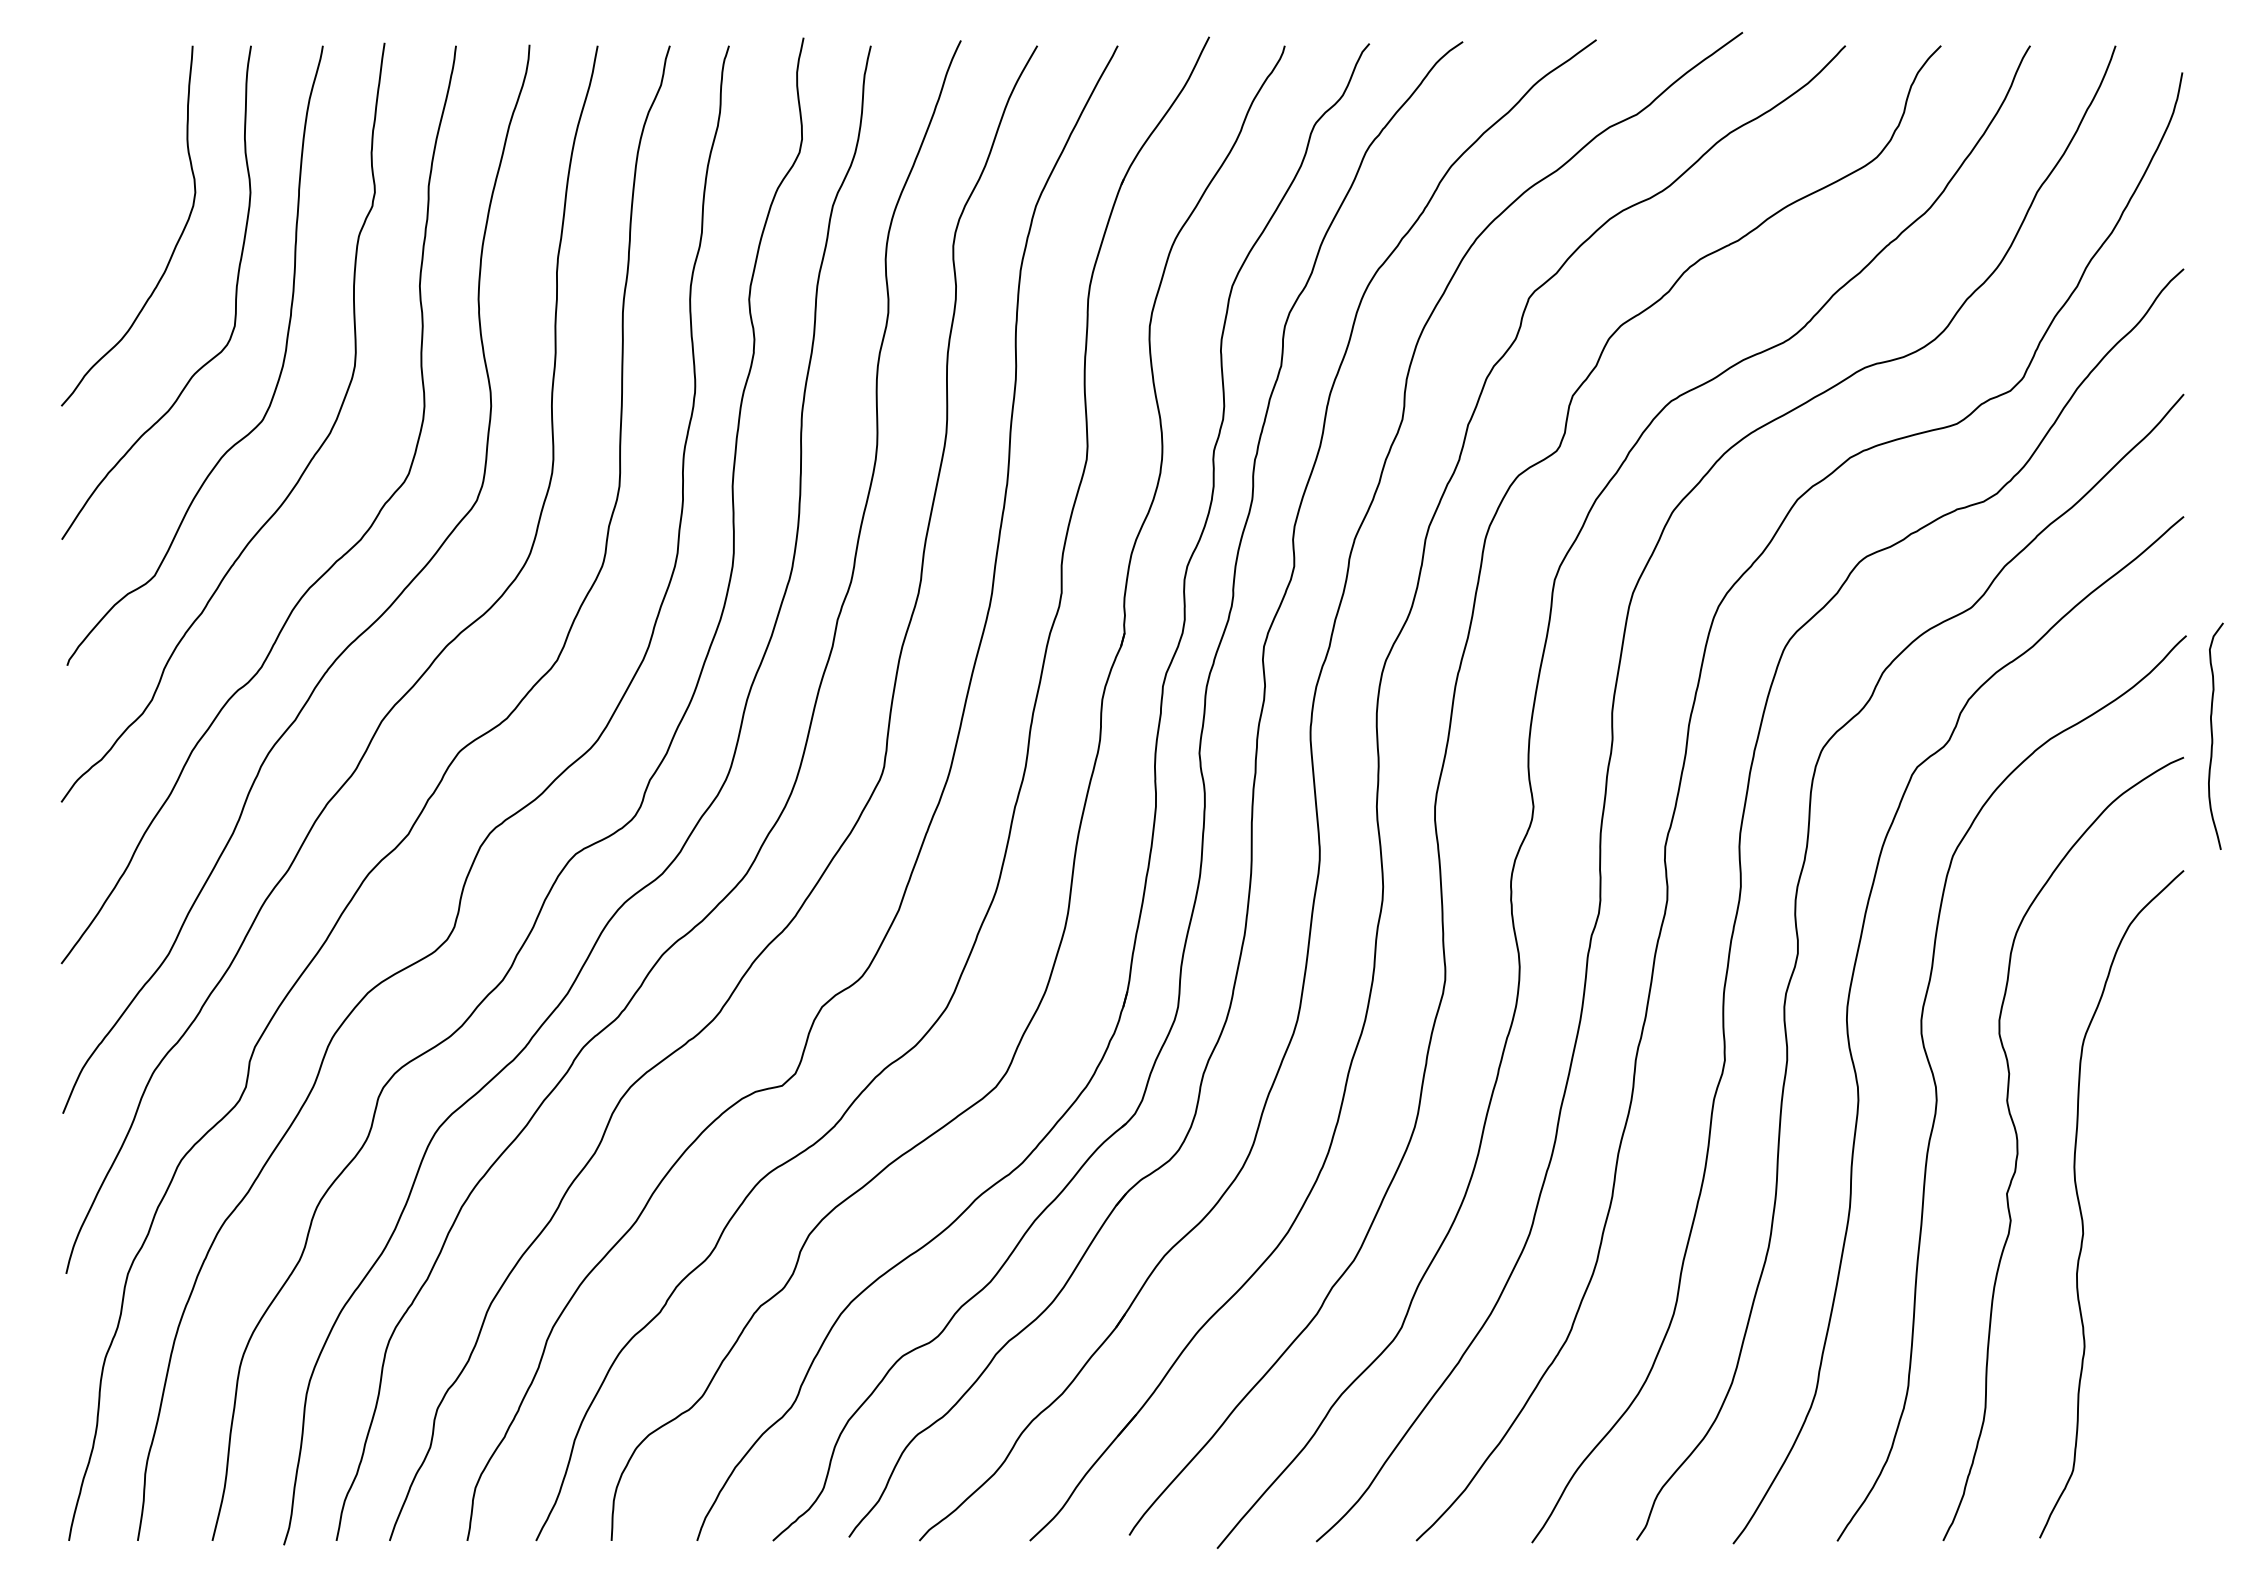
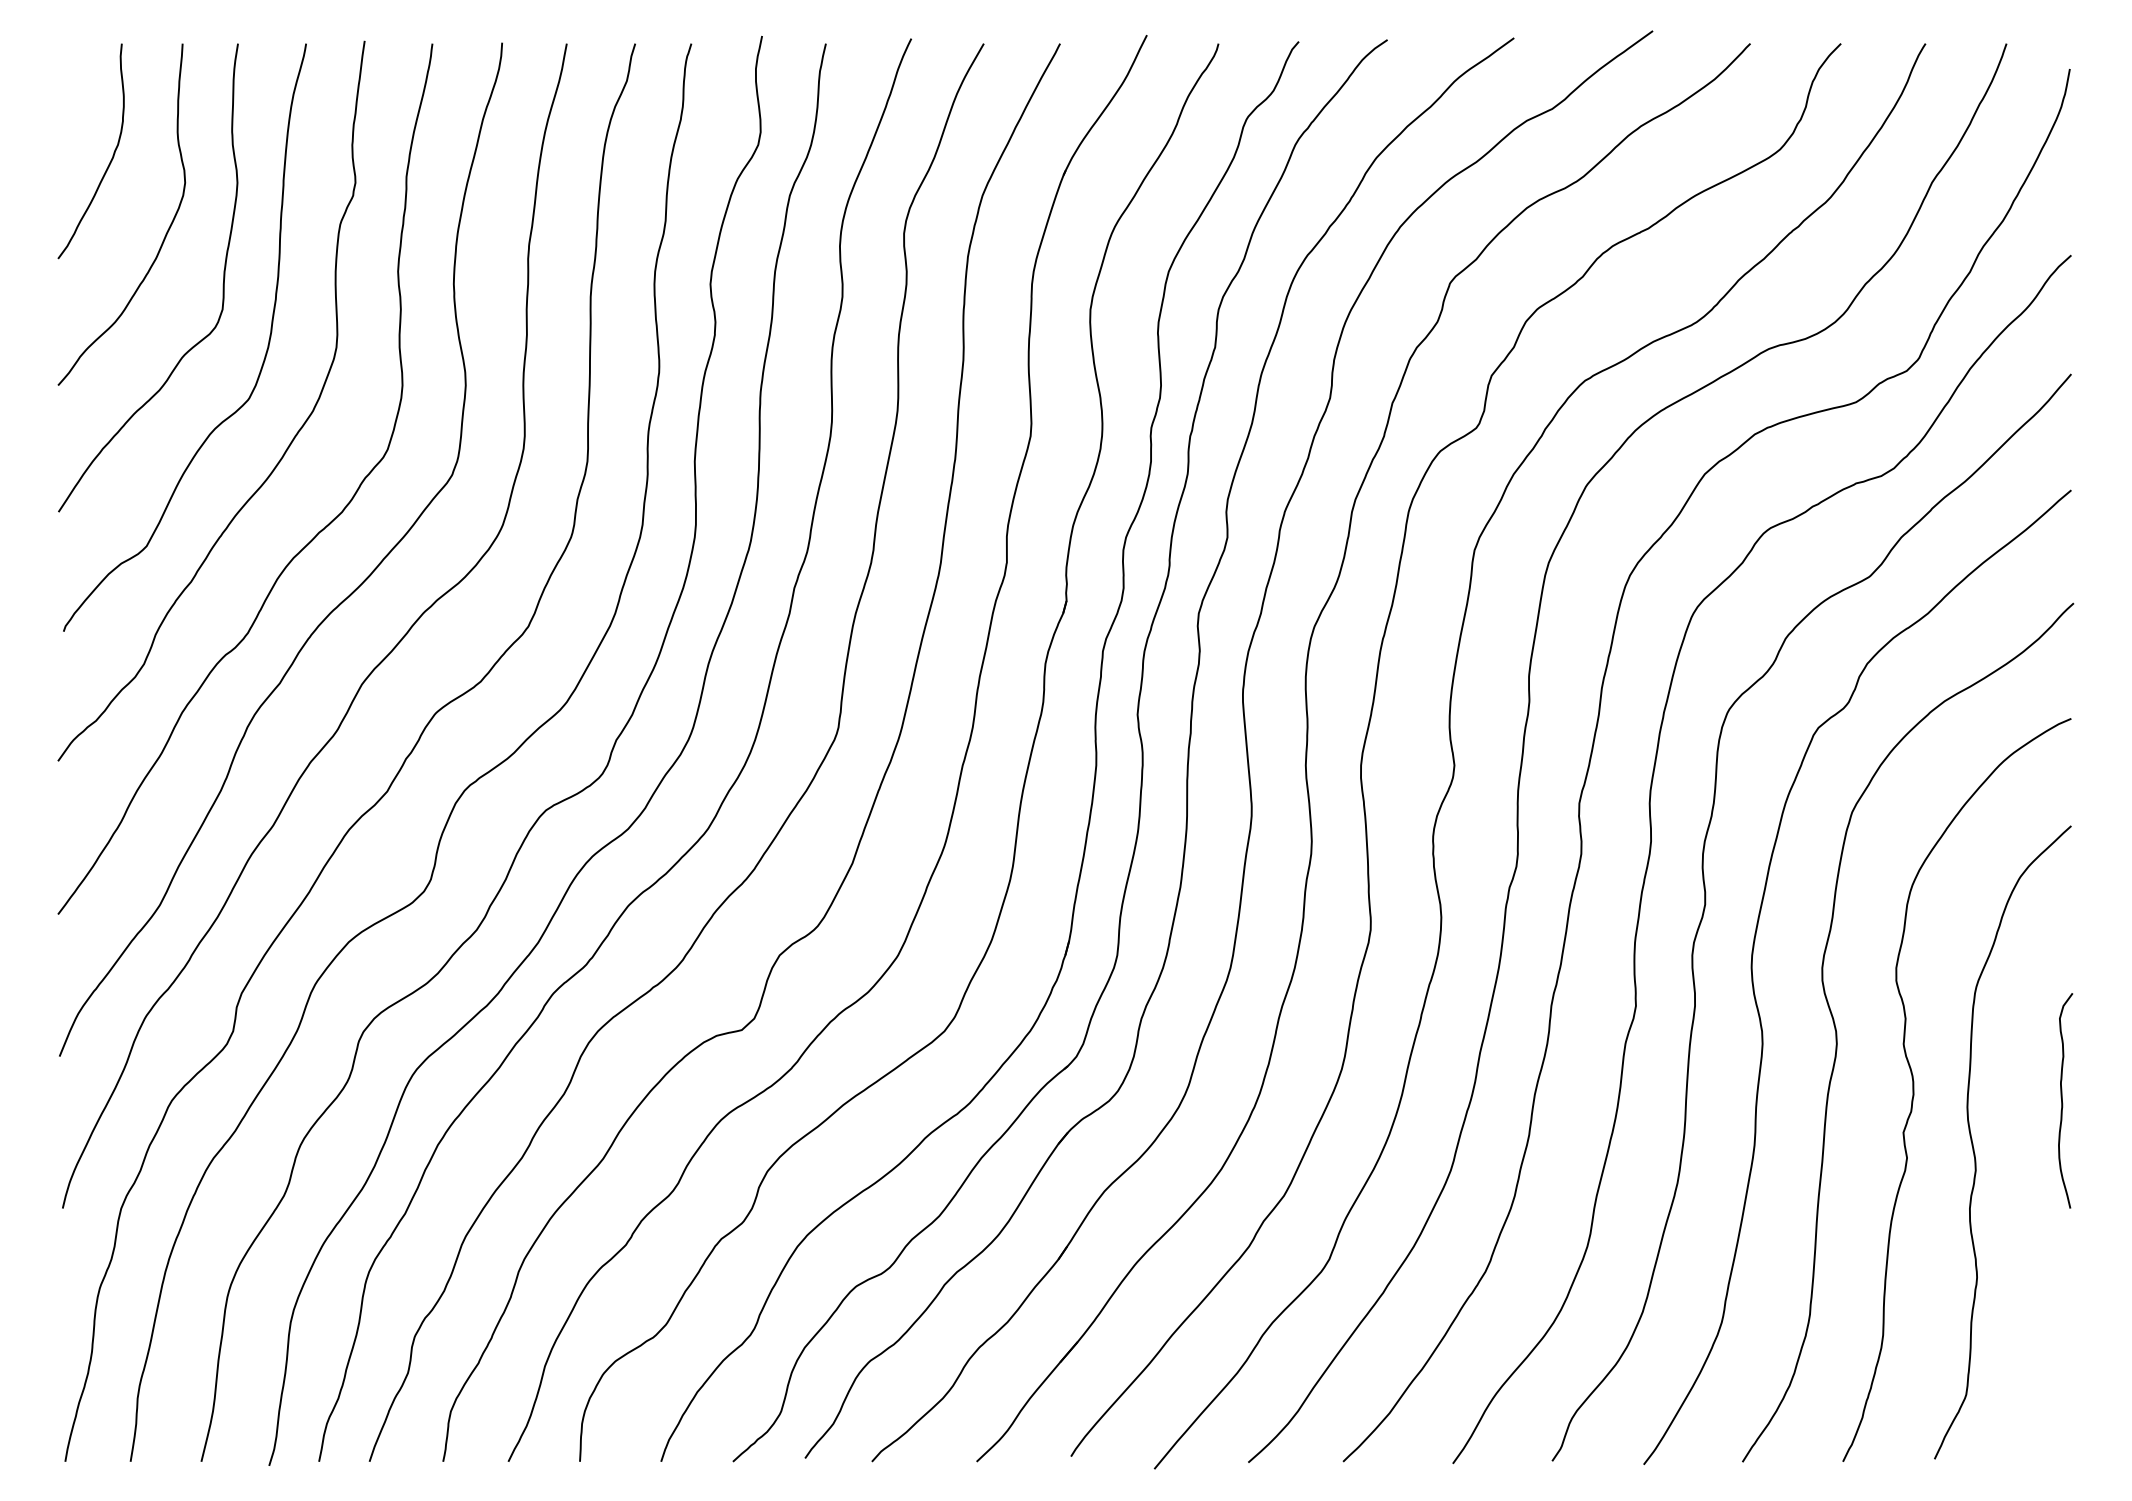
curve: (118, 164) -> (112, 156), added
curve: (2213, 737) -> (2063, 1101), moved

